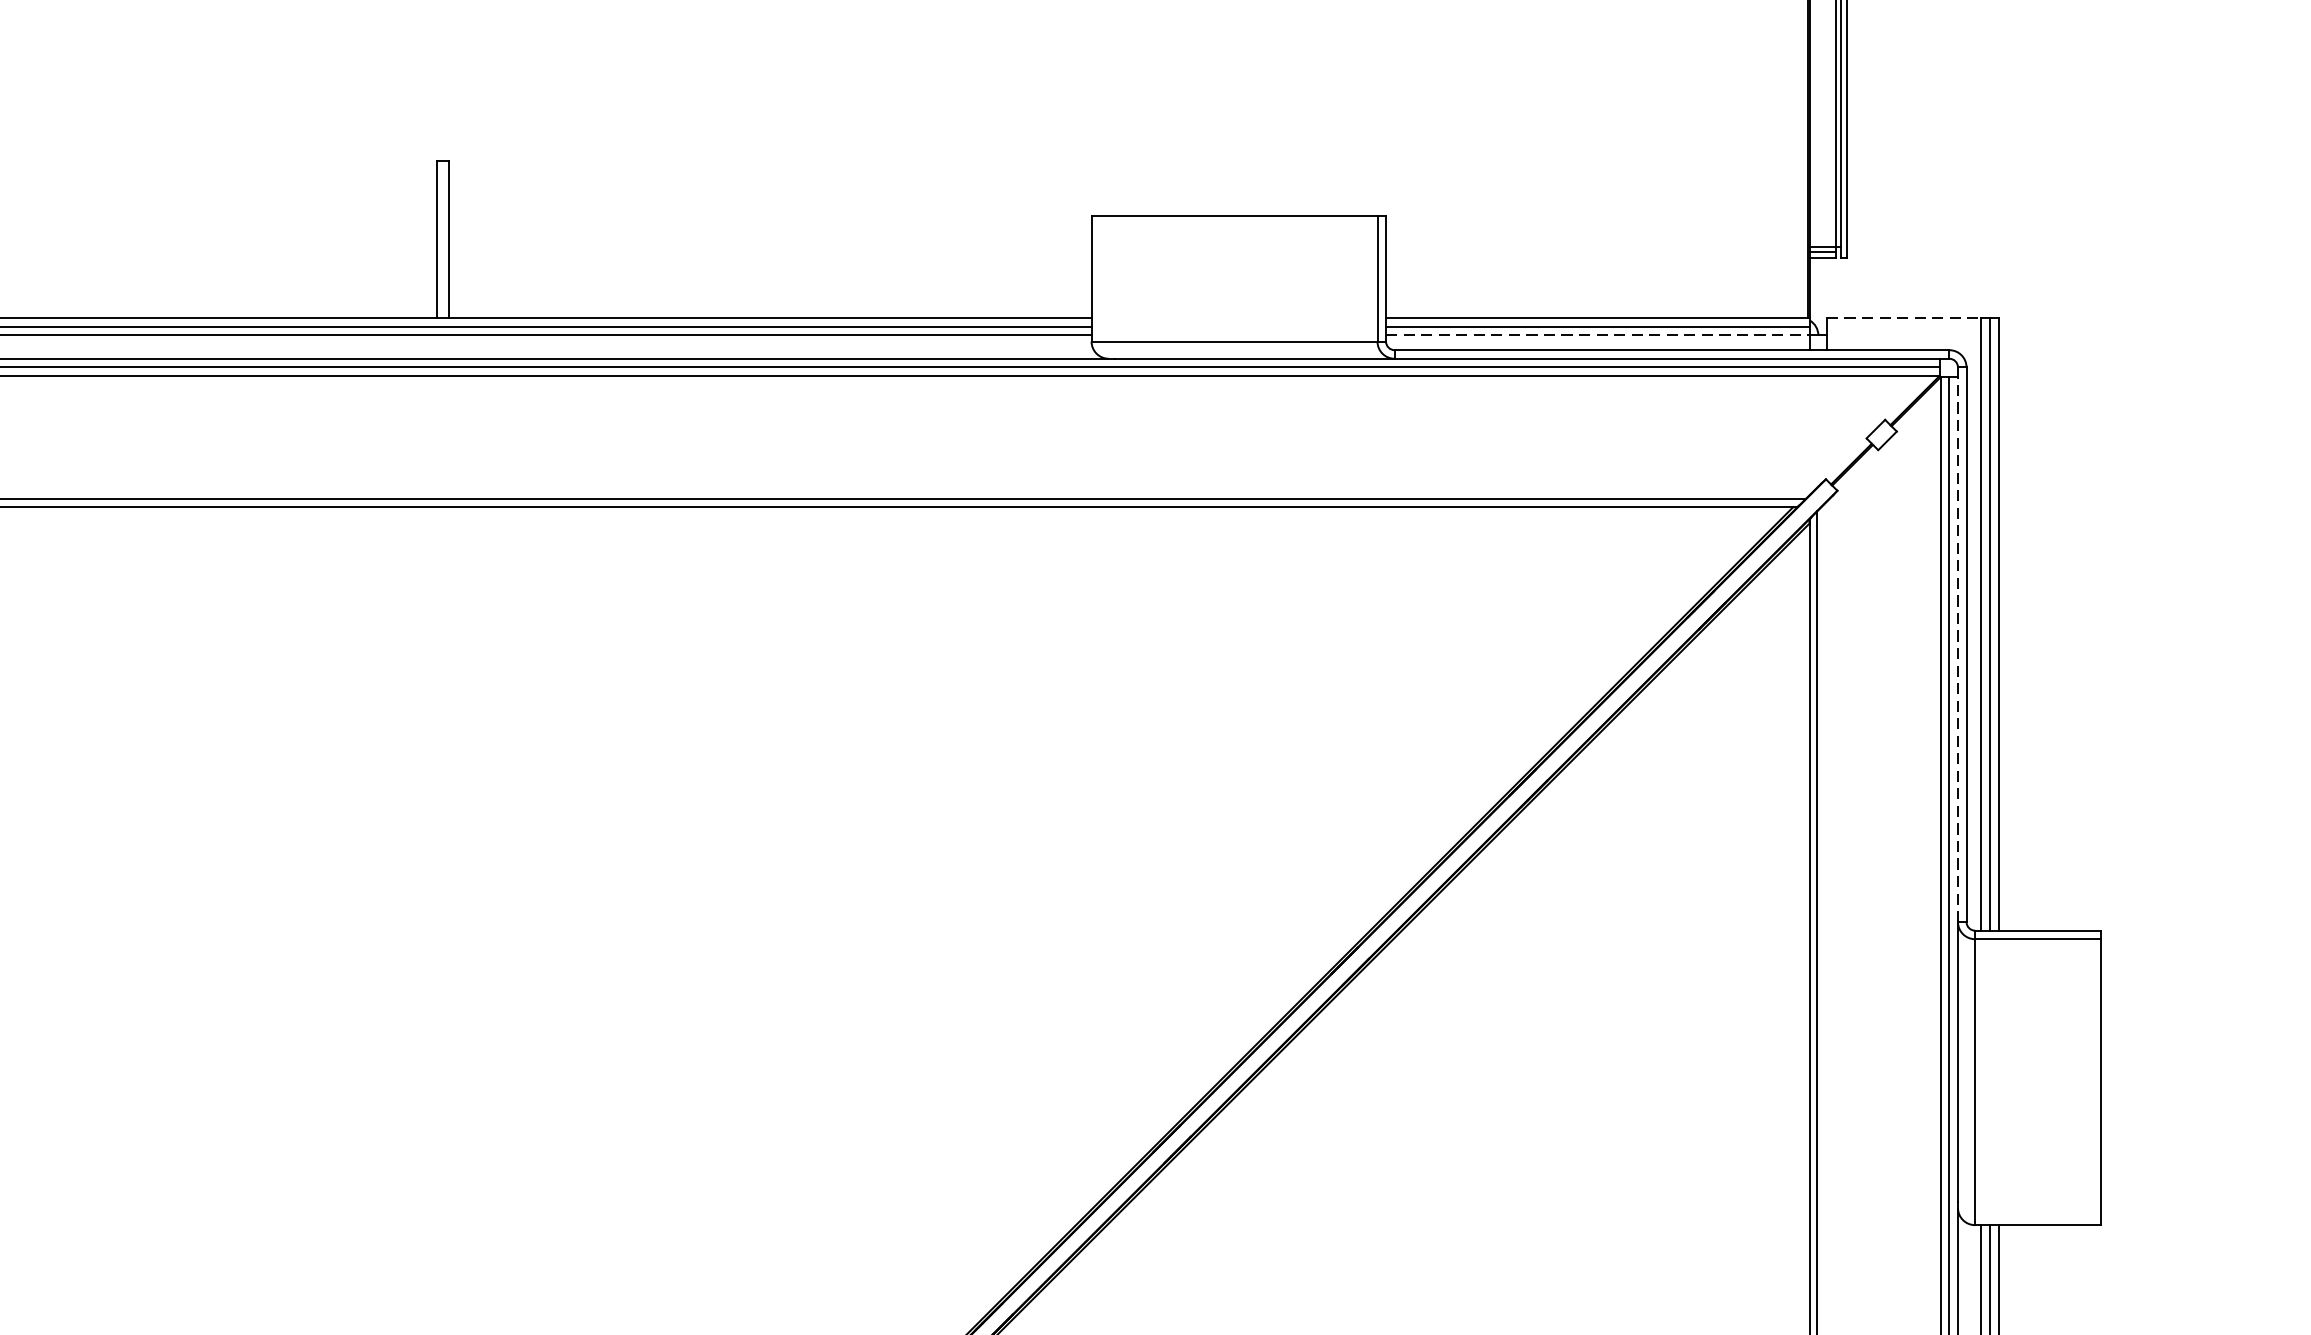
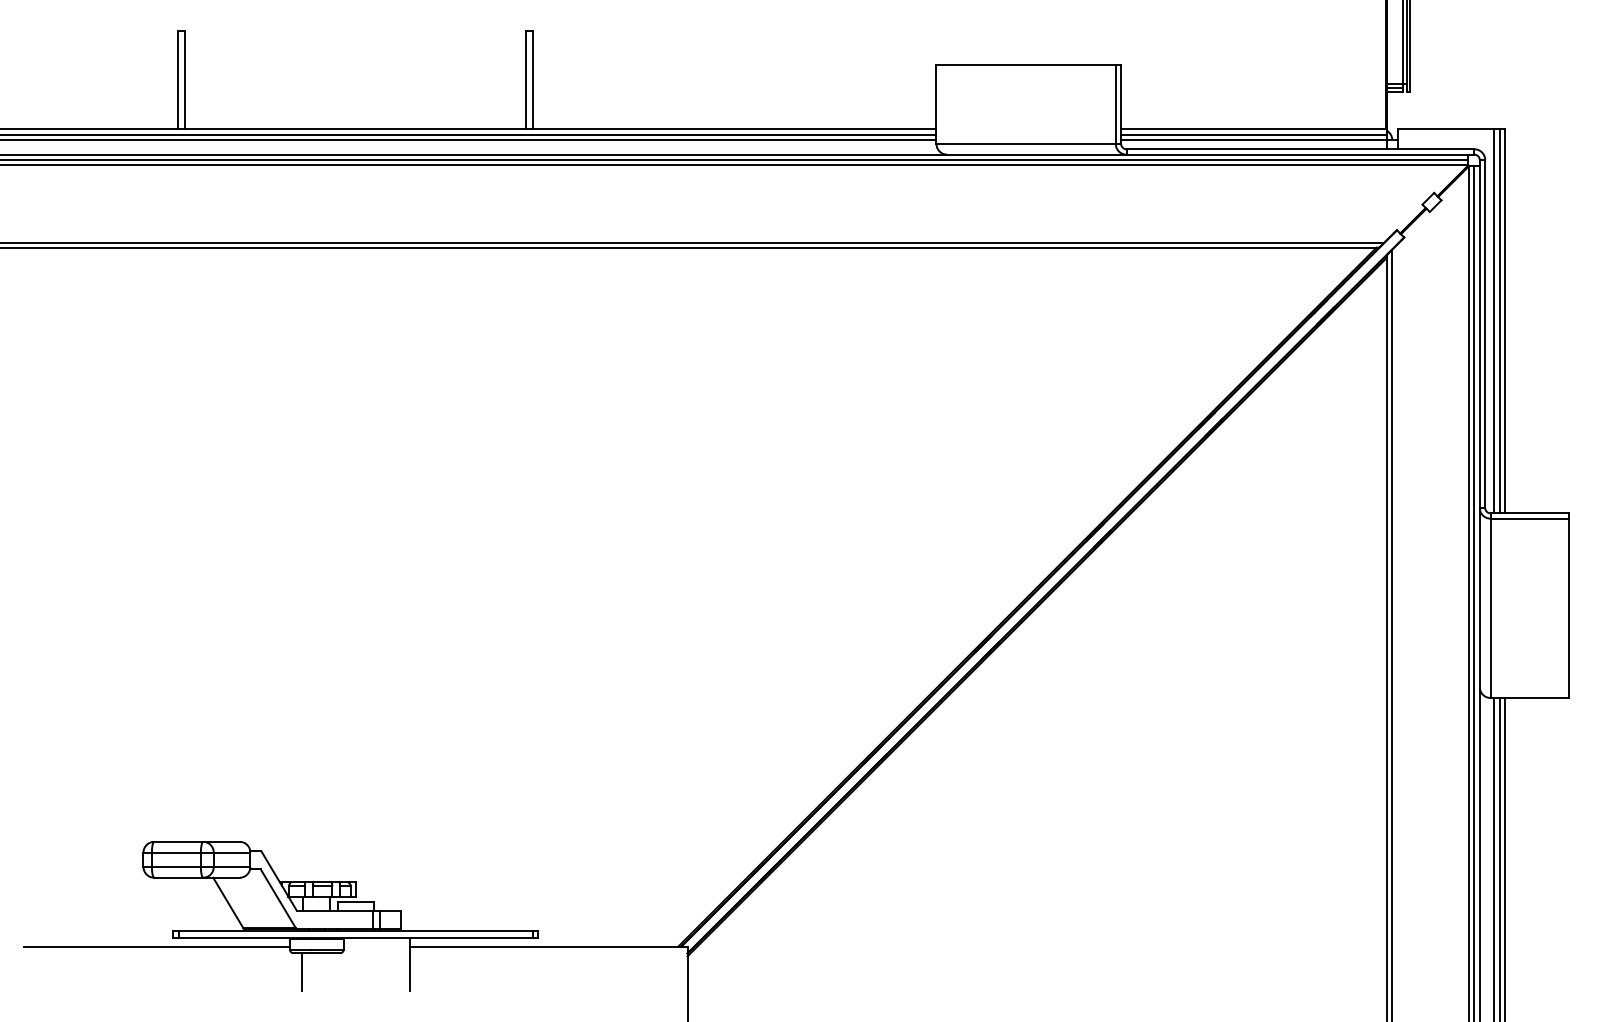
line: (1904, 318) -> (1446, 129), dashed -> solid
line: (1598, 336) -> (1254, 140), dashed -> solid
line: (1957, 643) -> (1479, 333), dashed -> solid

